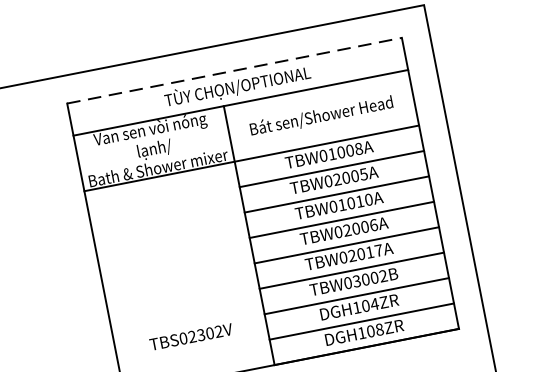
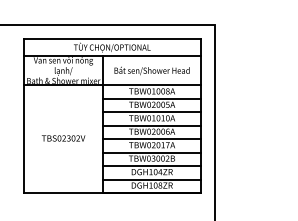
line: (235, 71) -> (112, 39), dashed -> solid
text: (191, 337) -> (63, 138), moved

